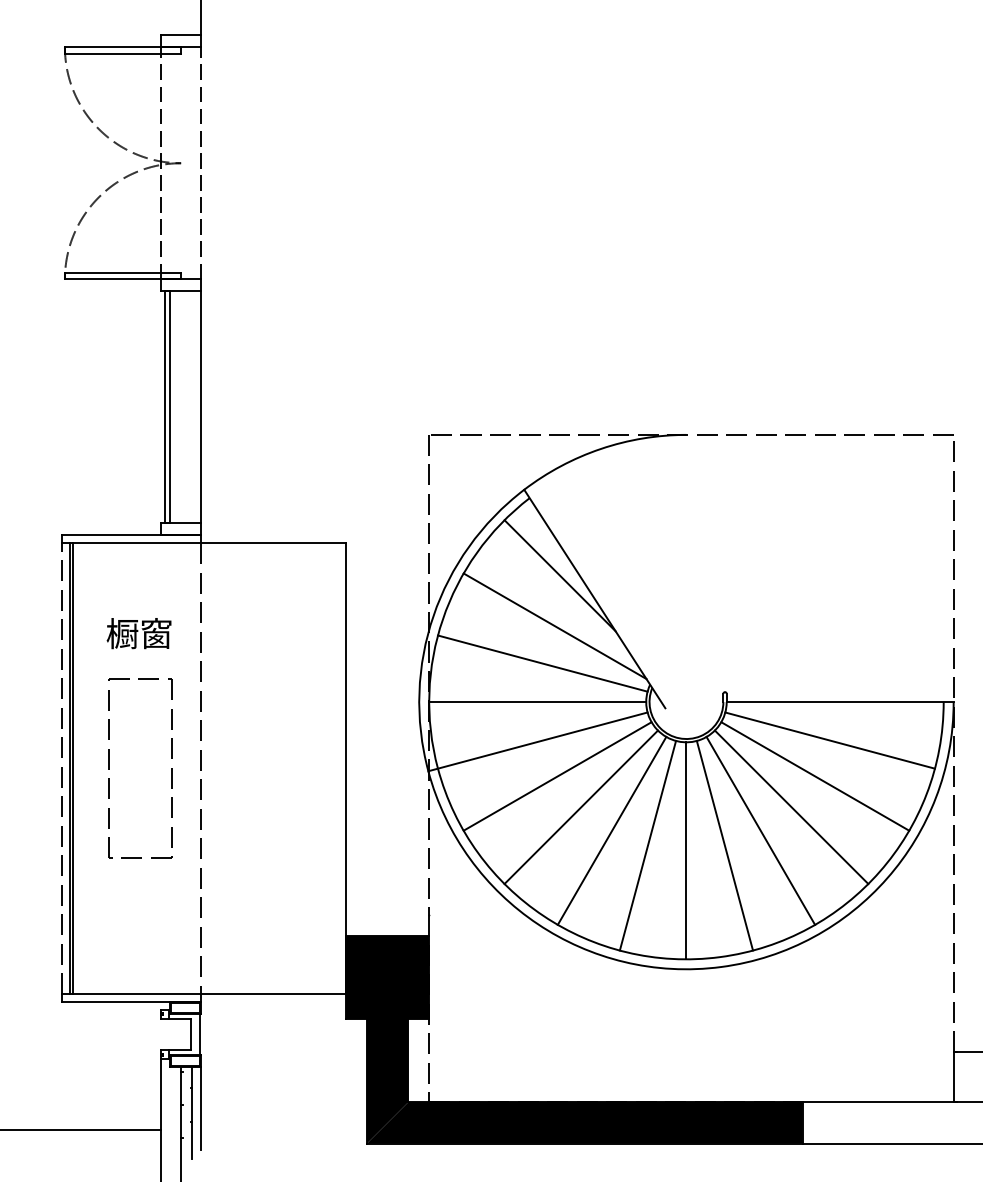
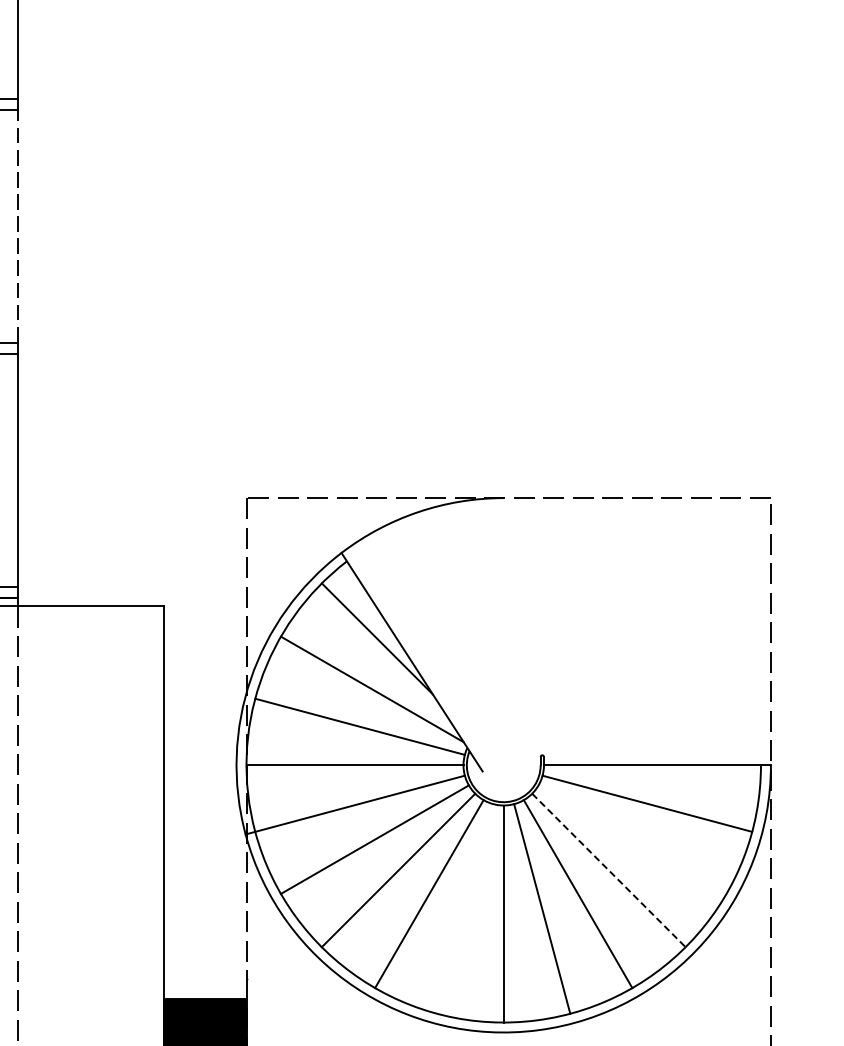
line: (815, 776) -> (632, 839), removed
line: (791, 807) -> (608, 870), solid -> dashed
line: (647, 845) -> (464, 908), removed

